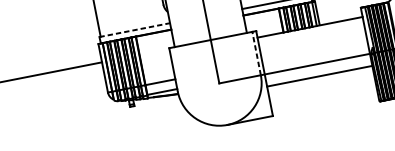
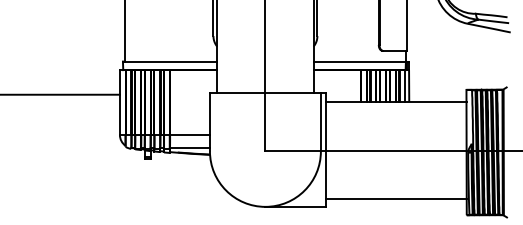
line: (135, 30) -> (170, 61), dashed -> solid
line: (256, 53) -> (320, 122), dashed -> solid
line: (319, 76) -> (396, 198), moved

